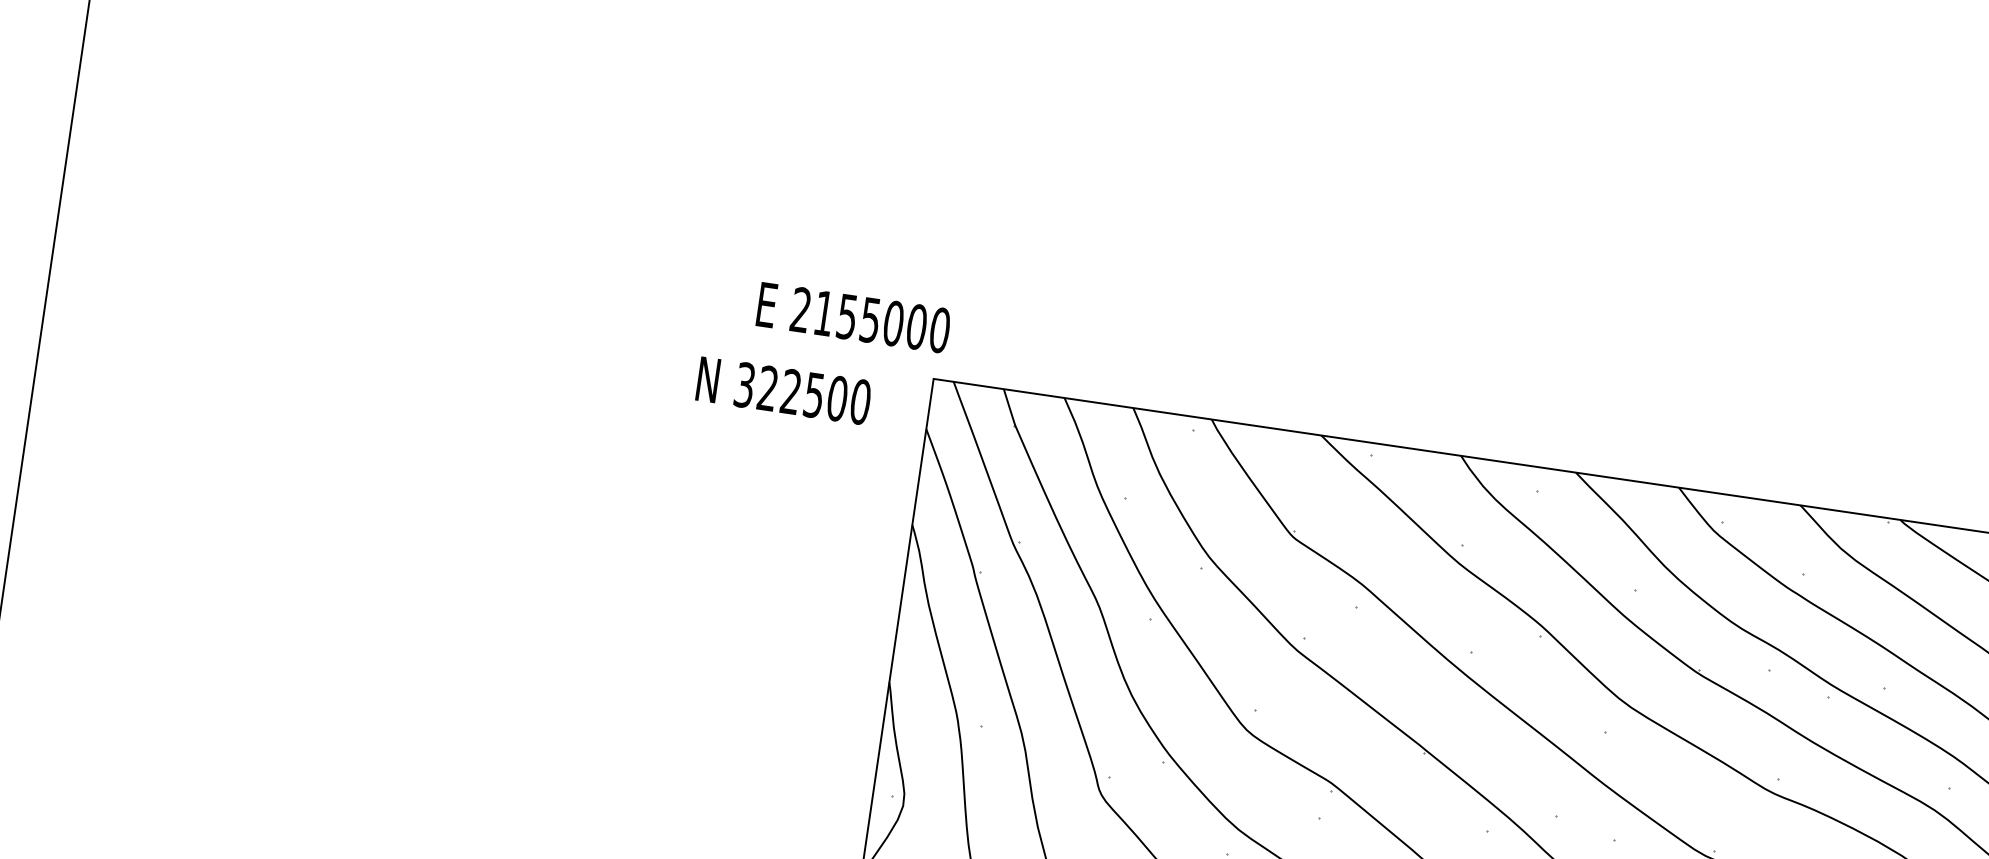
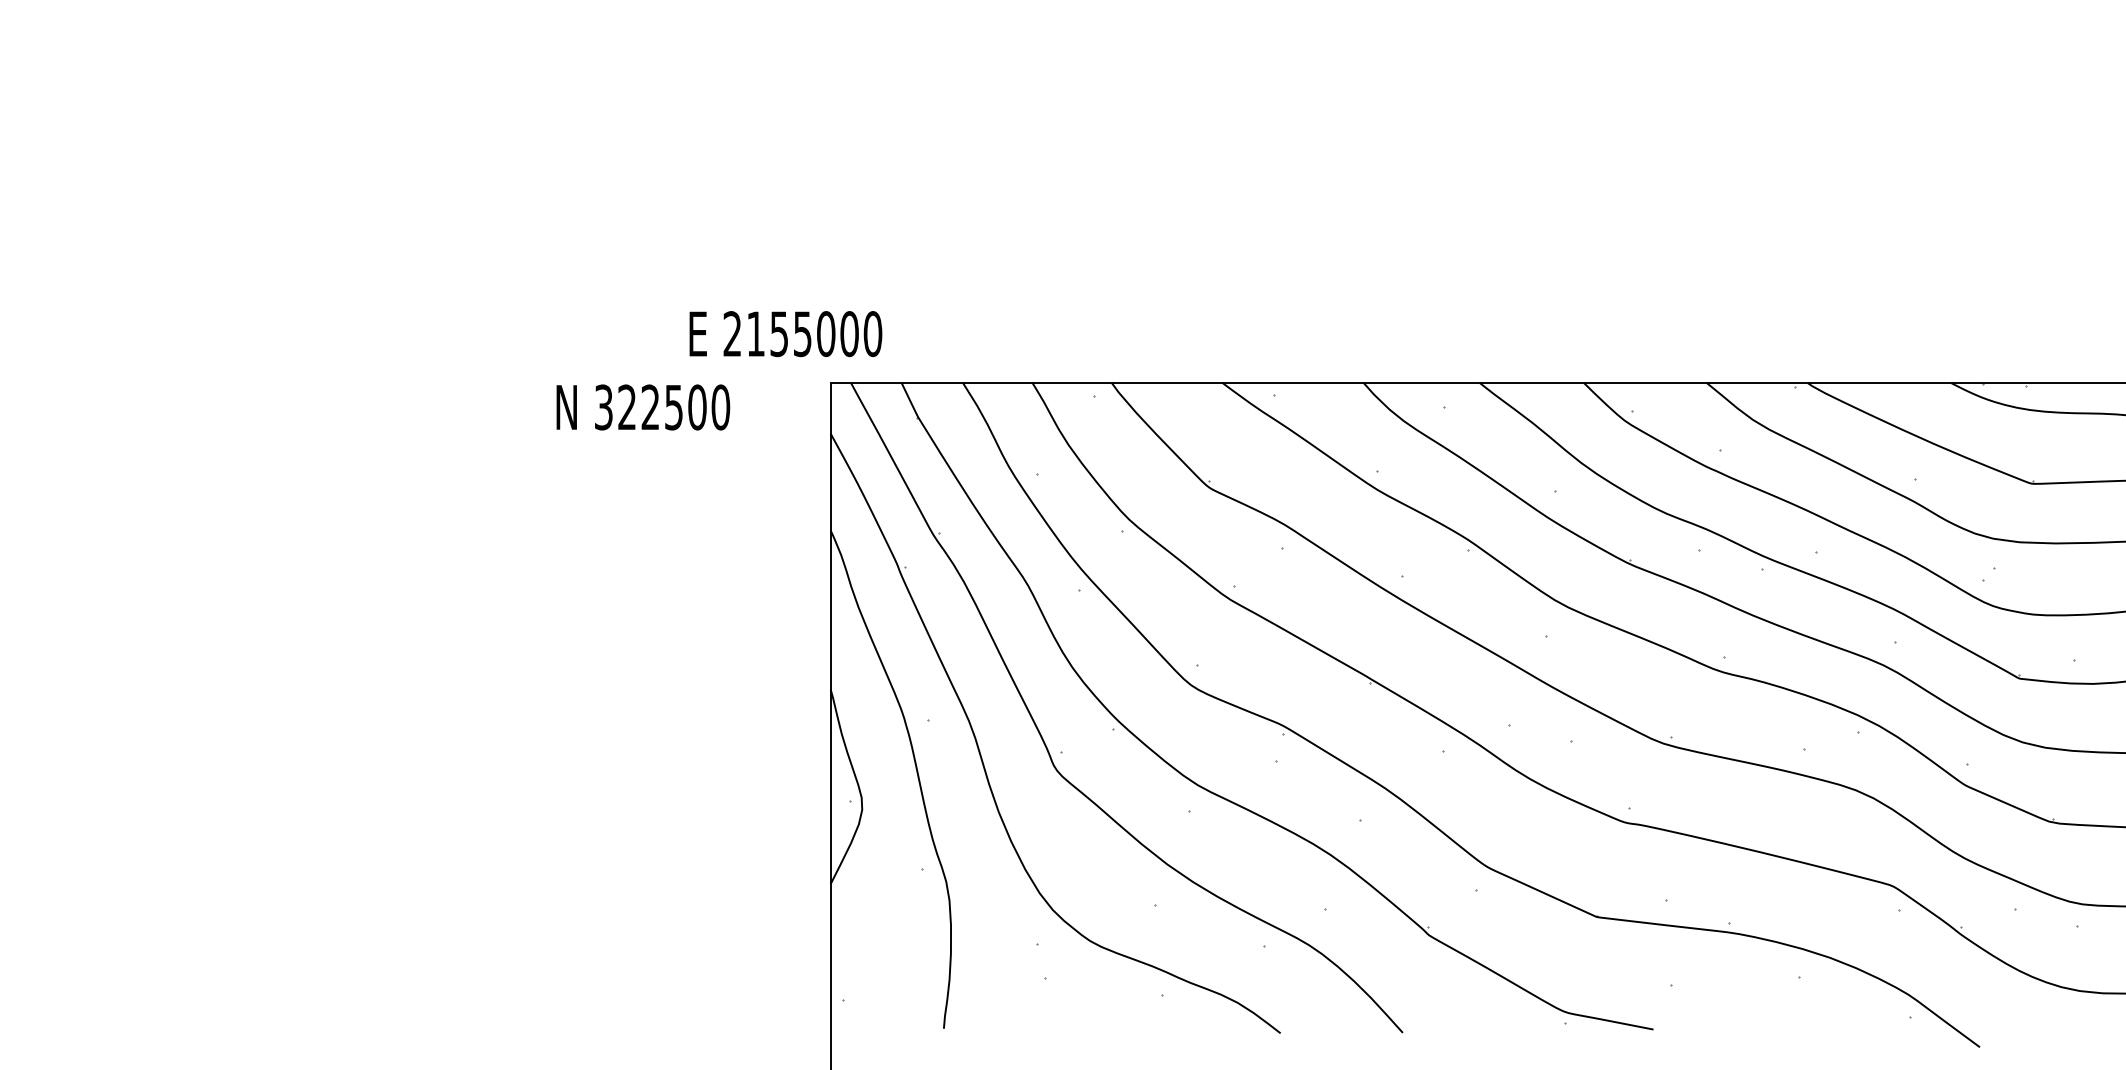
text: (853, 318) -> (785, 334), moved
text: (784, 390) -> (643, 407), moved

